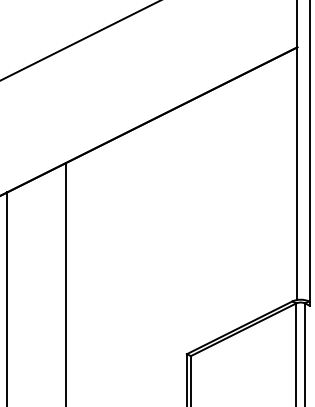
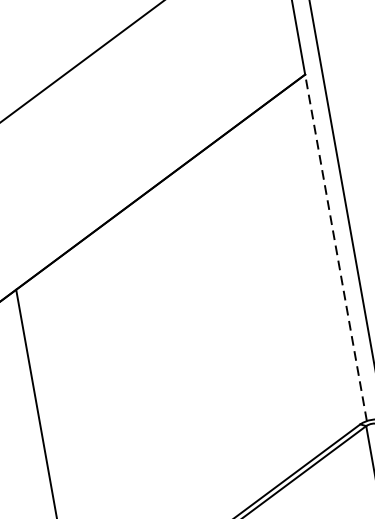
line: (297, 173) -> (336, 247), solid -> dashed

